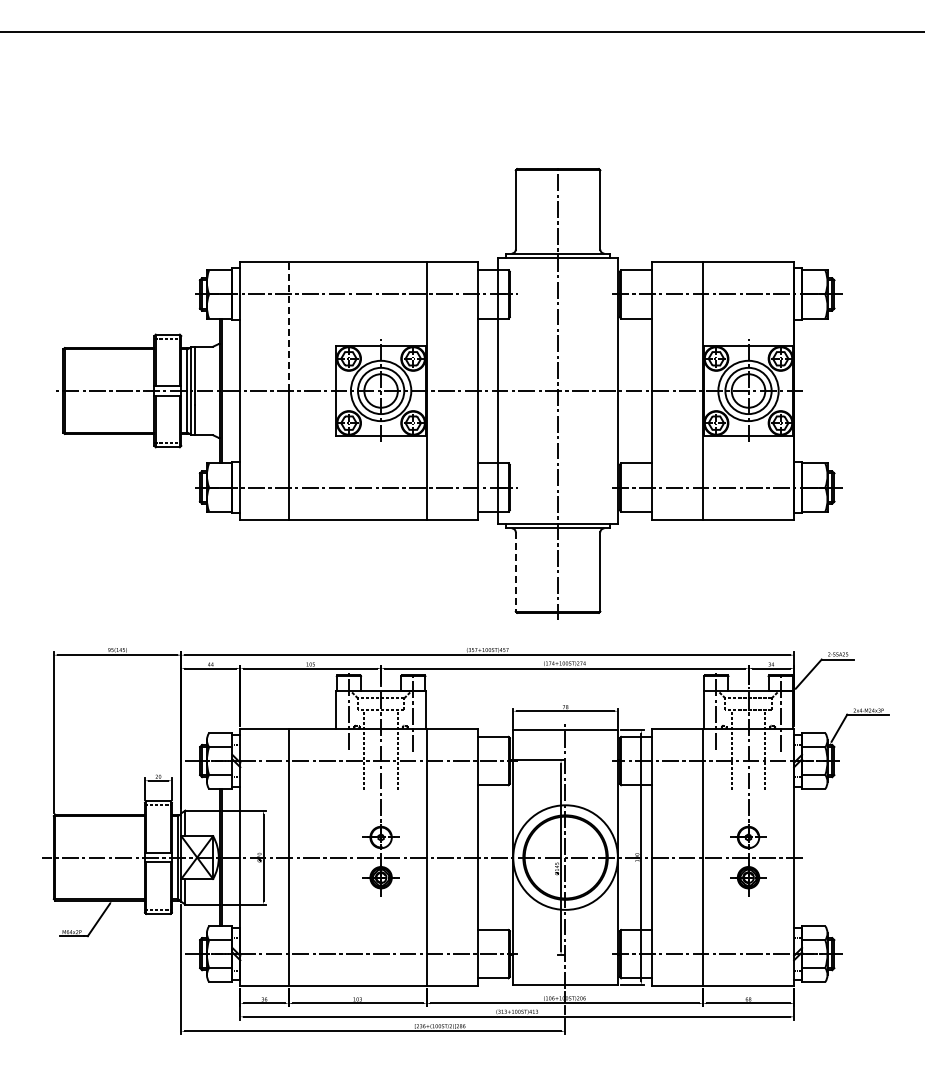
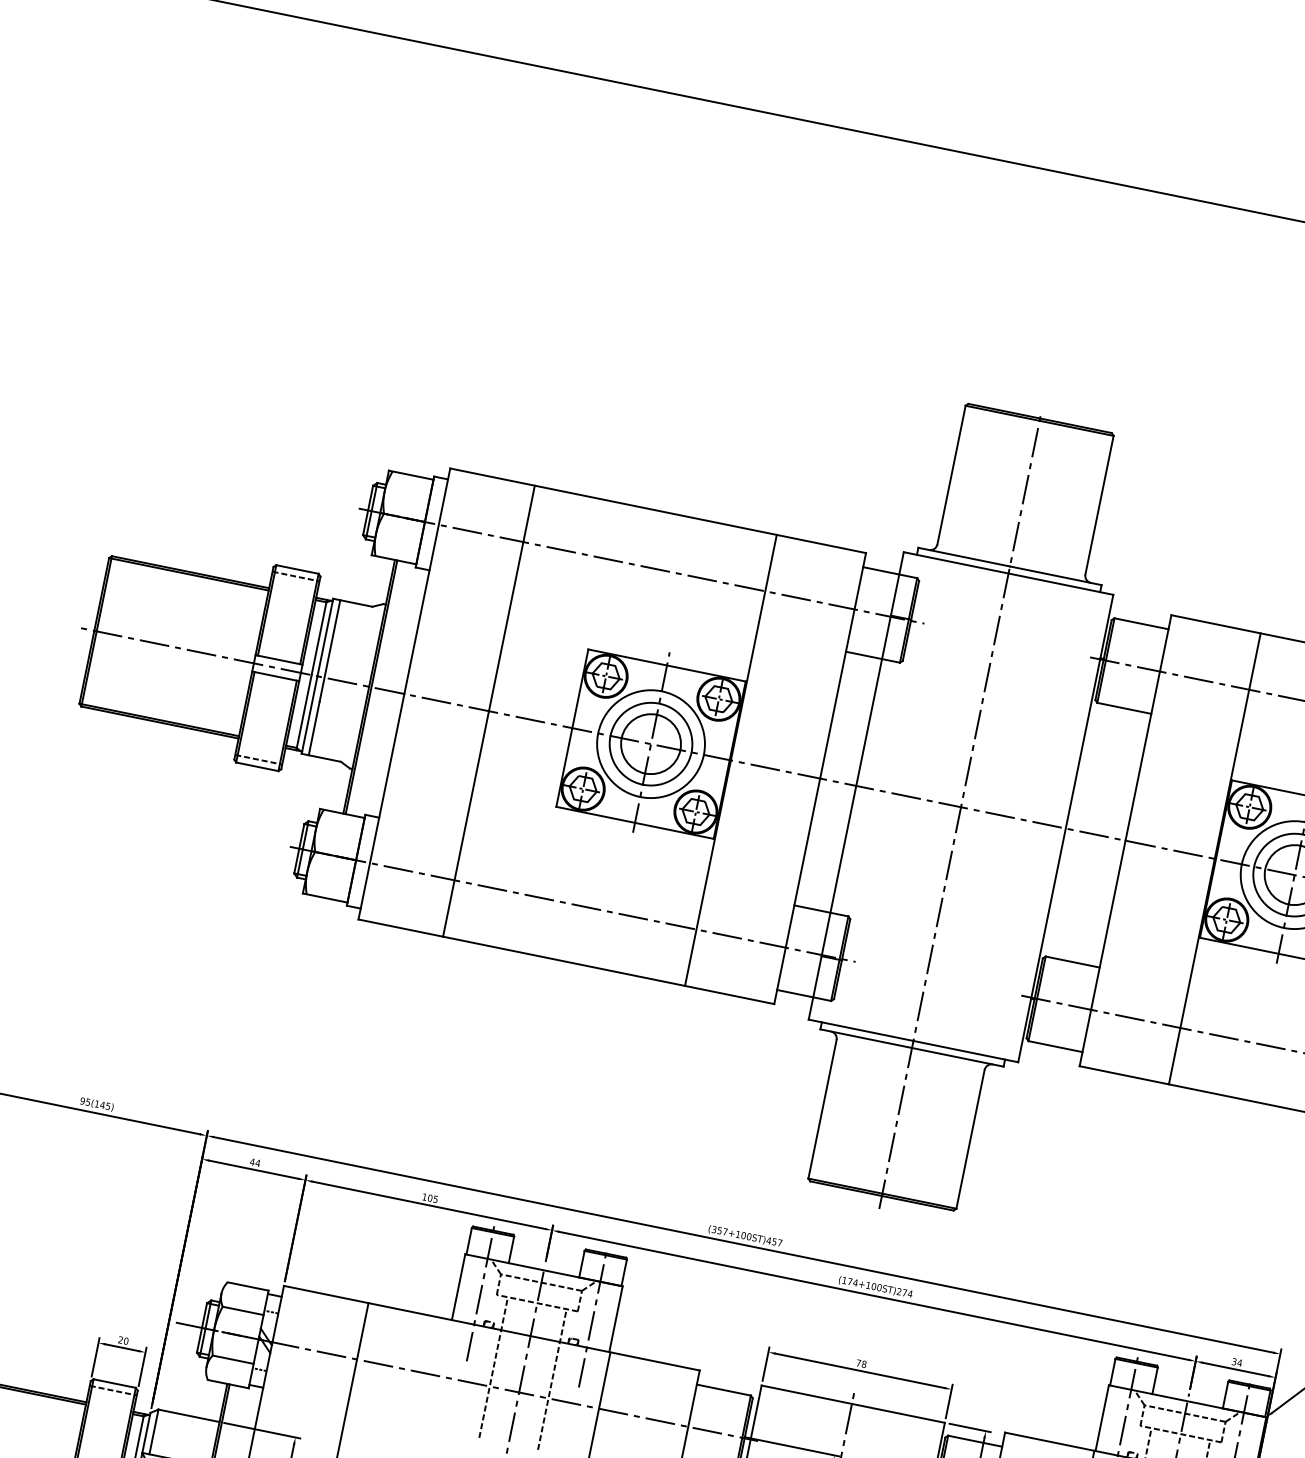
line: (288, 326) -> (511, 598), dashed -> solid
line: (515, 572) -> (821, 1110), dashed -> solid

